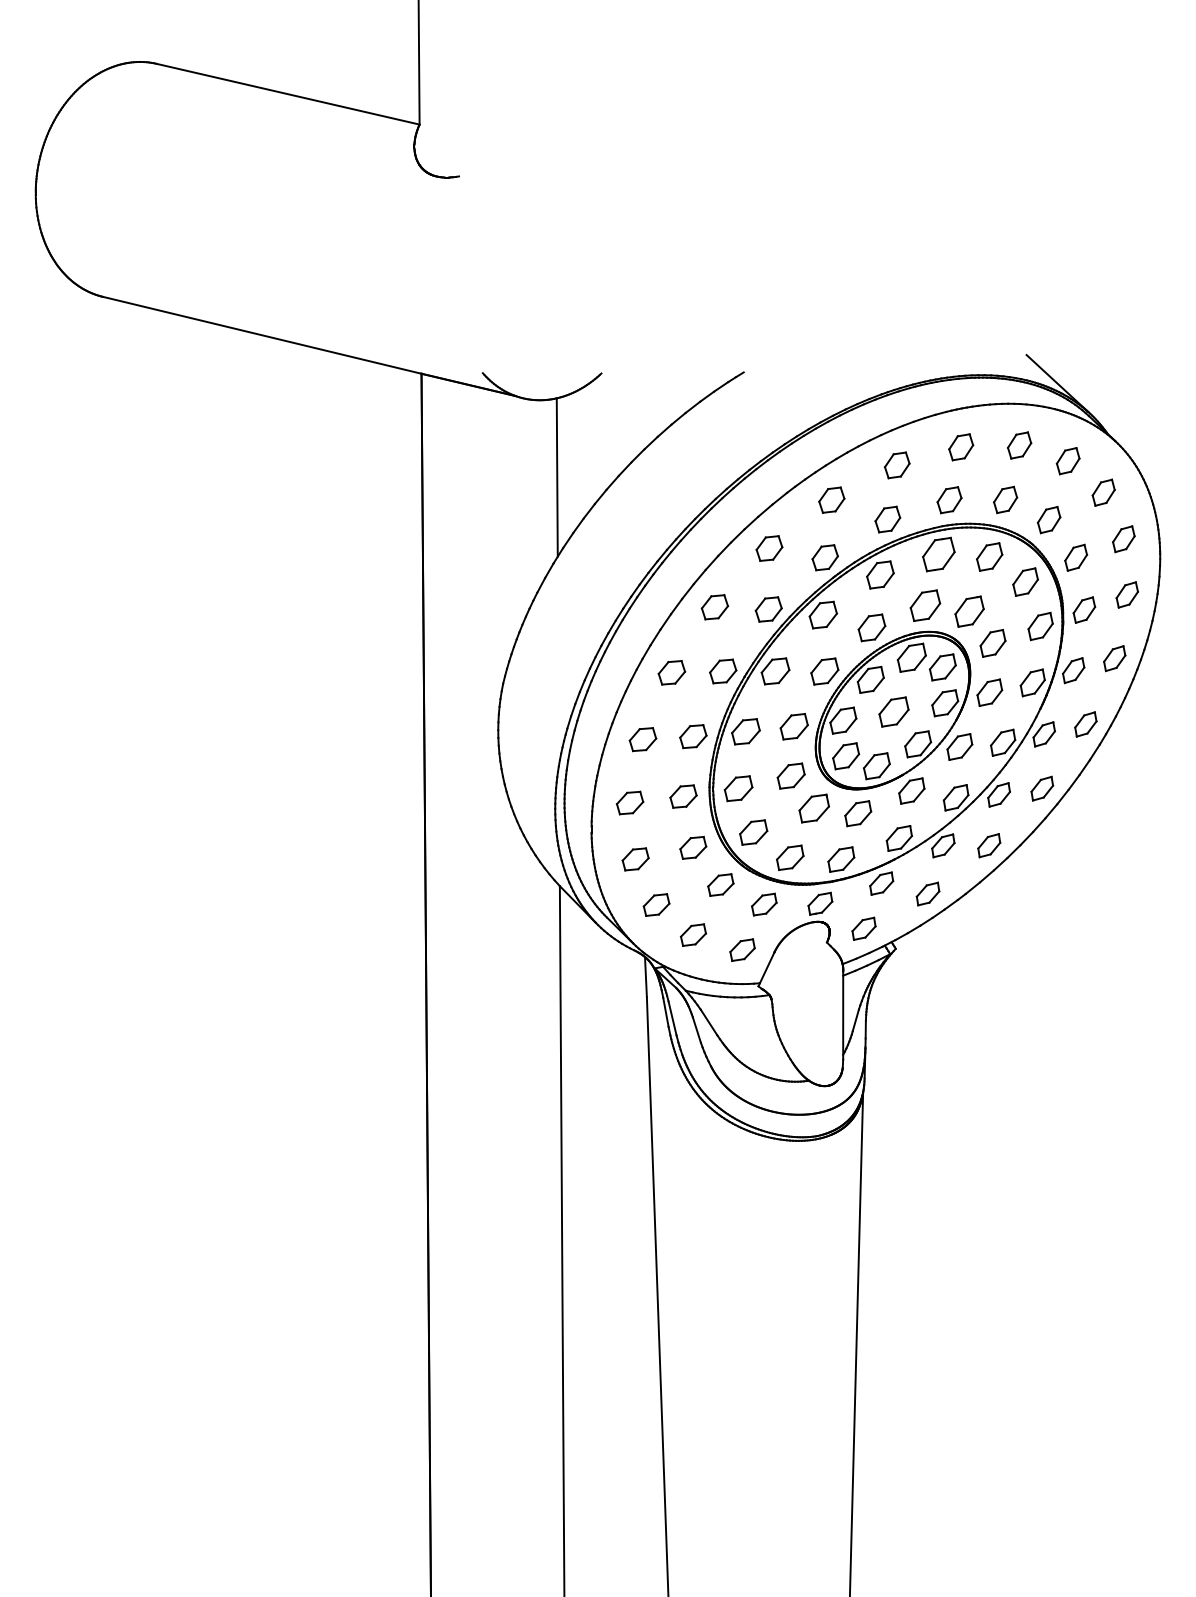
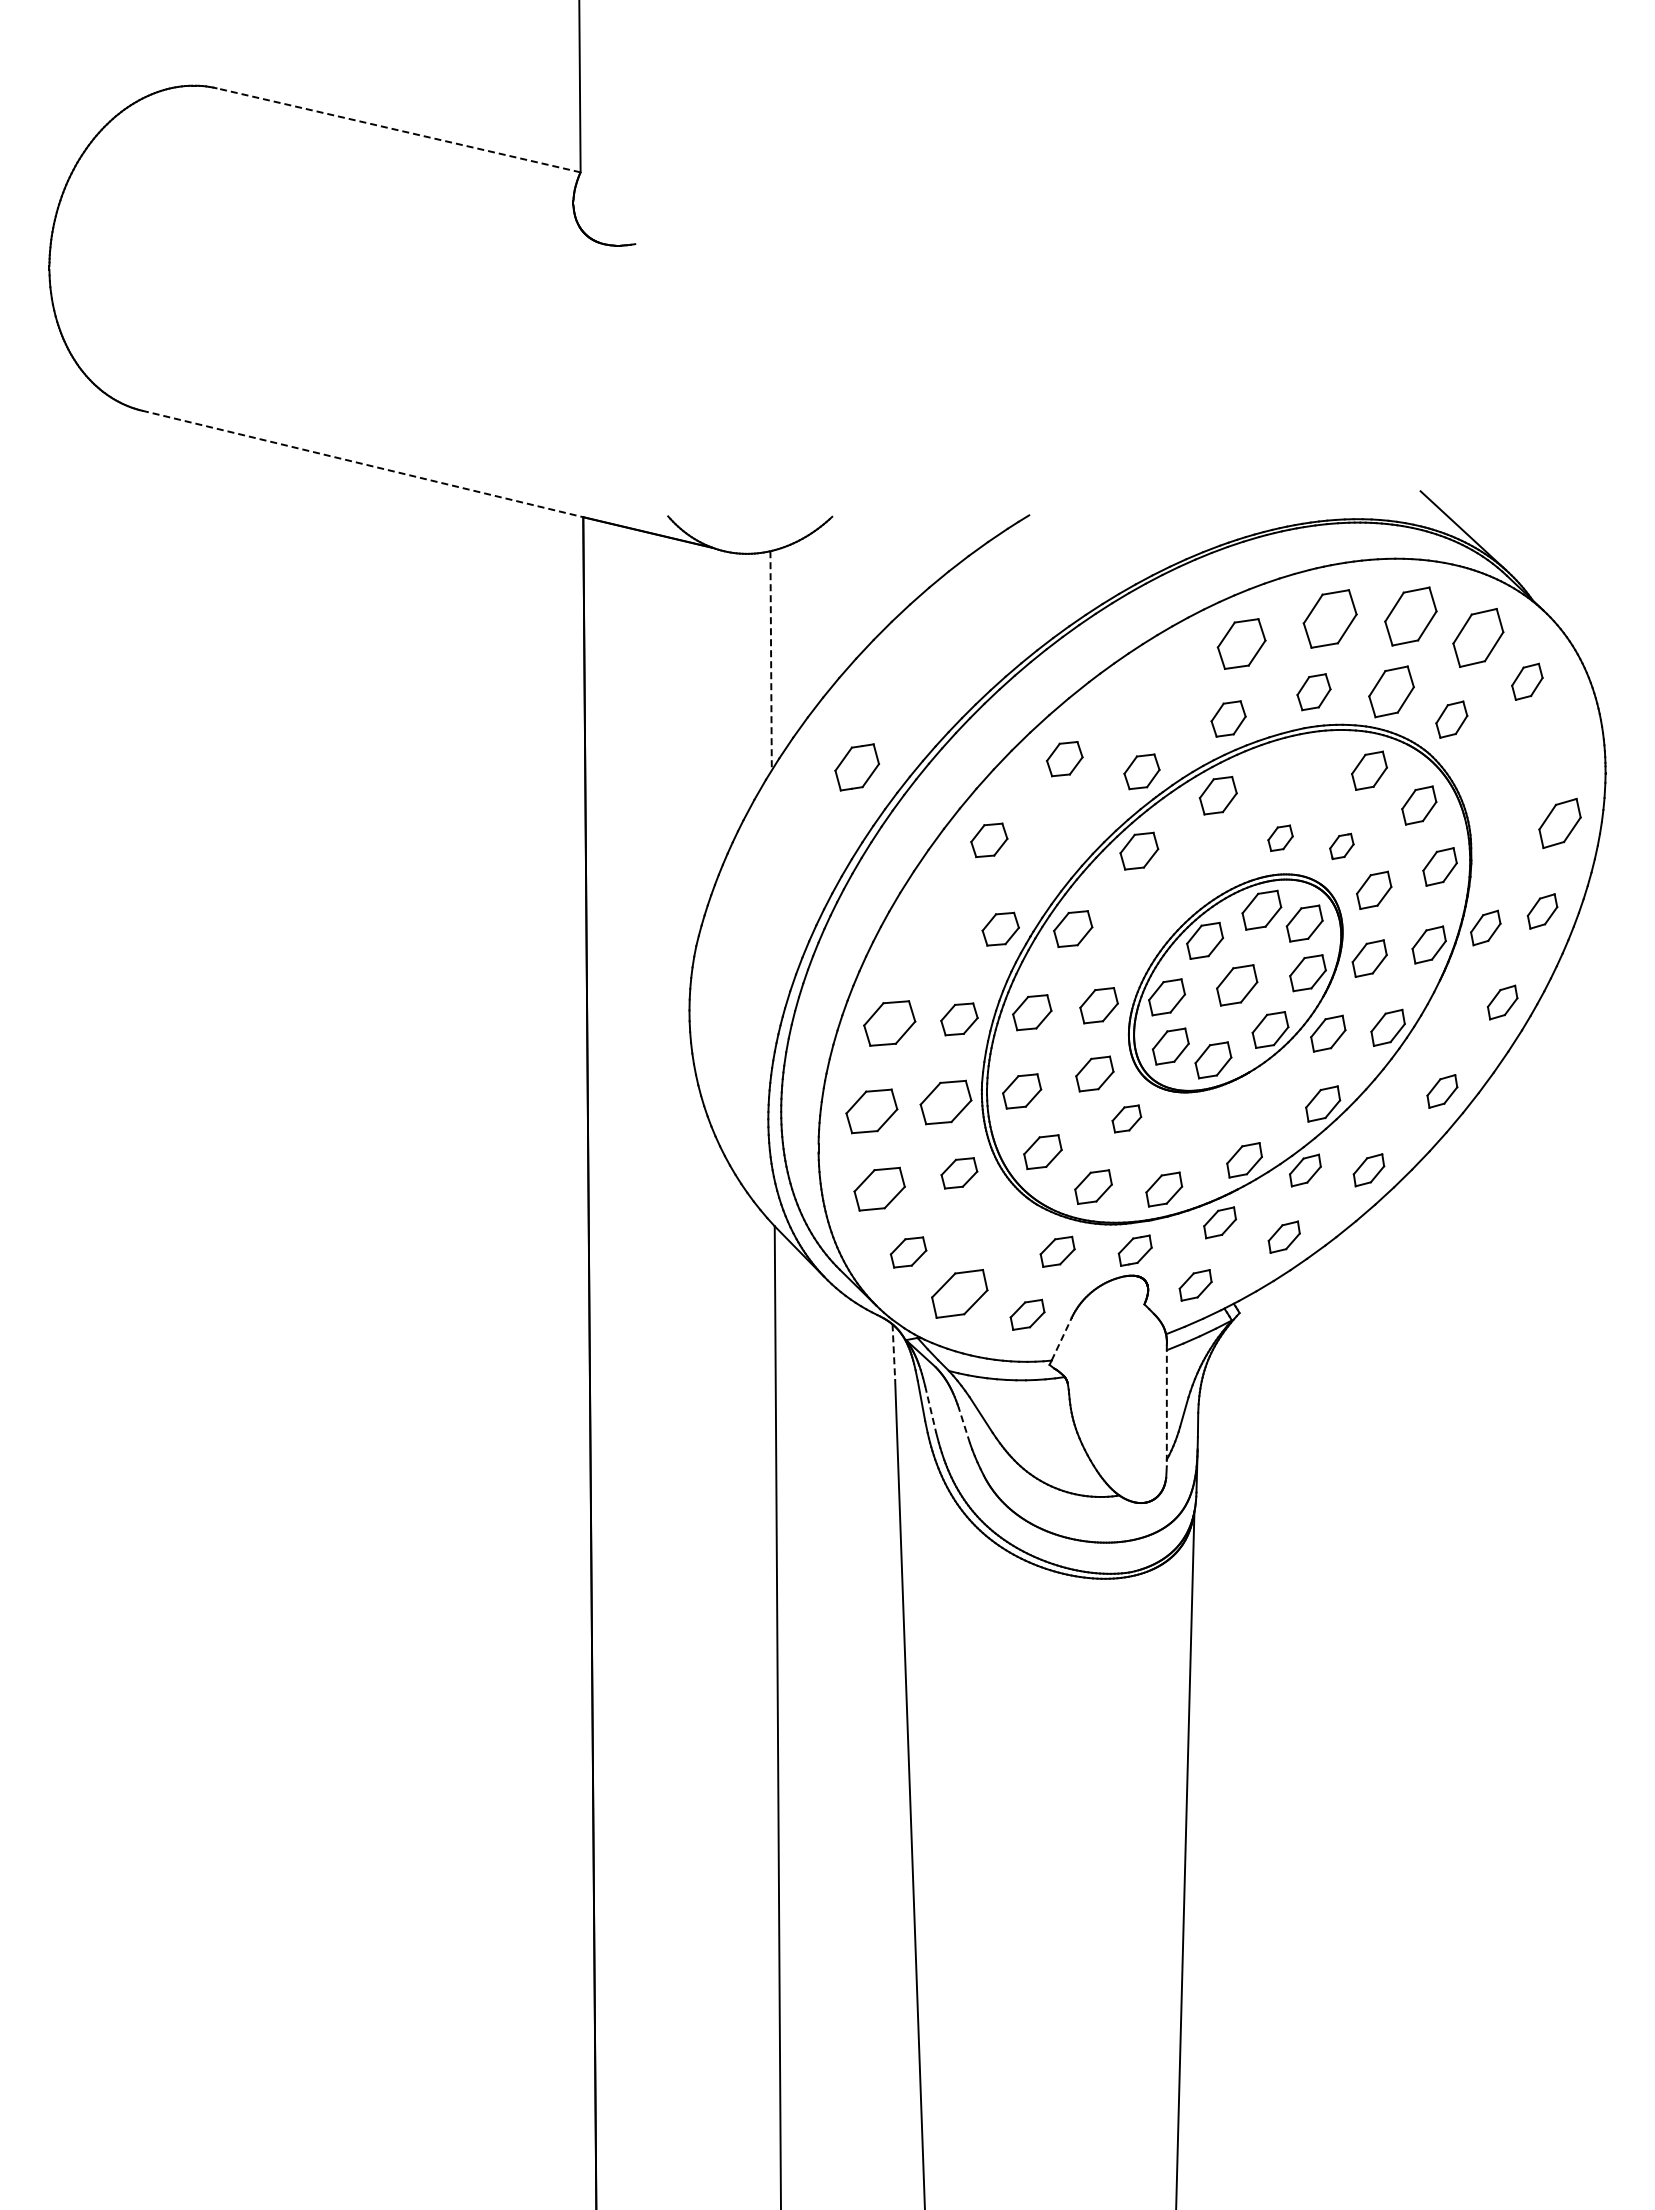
line: (288, 94) -> (398, 130), solid -> dashed
line: (262, 335) -> (363, 464), solid -> dashed
part: (1019, 445) -> (1410, 616), size x1.6
part: (960, 446) -> (1329, 618), size x1.6
part: (1067, 461) -> (1477, 638), size x1.6
part: (897, 465) -> (1241, 643), size x1.4
line: (557, 477) -> (771, 660), solid -> dashed
part: (831, 499) -> (1150, 691), removed
part: (1005, 499) -> (1391, 691), size x1.4
part: (1124, 539) -> (1555, 746), removed
part: (938, 554) -> (856, 767), moved
part: (1076, 557) -> (1489, 771), removed
part: (1126, 594) -> (1559, 822), size x1.4
part: (925, 605) -> (1280, 838), size x0.6
part: (768, 609) -> (1063, 843), removed
part: (1084, 609) -> (1500, 843), removed
part: (969, 611) -> (1341, 846), size x0.6
part: (871, 627) -> (1206, 868), removed
part: (824, 671) -> (1141, 929), removed
part: (671, 672) -> (929, 930), removed
part: (1043, 733) -> (1444, 1015), removed
part: (642, 739) -> (889, 1023), size x1.4
part: (911, 790) -> (1261, 1094), removed
part: (999, 794) -> (1382, 1099), removed
part: (683, 795) -> (945, 1101), size x1.4
part: (629, 802) -> (871, 1110), size x1.4
part: (814, 808) -> (1126, 1118), size x0.7
part: (858, 813) -> (1187, 1125), removed
part: (635, 859) -> (879, 1189), size x1.4
part: (720, 884) -> (997, 1224), removed
part: (693, 935) -> (959, 1294), size x1.6
line: (767, 967) -> (1061, 1339), solid -> dashed
line: (645, 977) -> (893, 1352), solid -> dashed
line: (842, 1015) -> (1166, 1405), solid -> dashed
line: (672, 1018) -> (930, 1409), solid -> dashed
line: (696, 1030) -> (964, 1425), solid -> dashed

